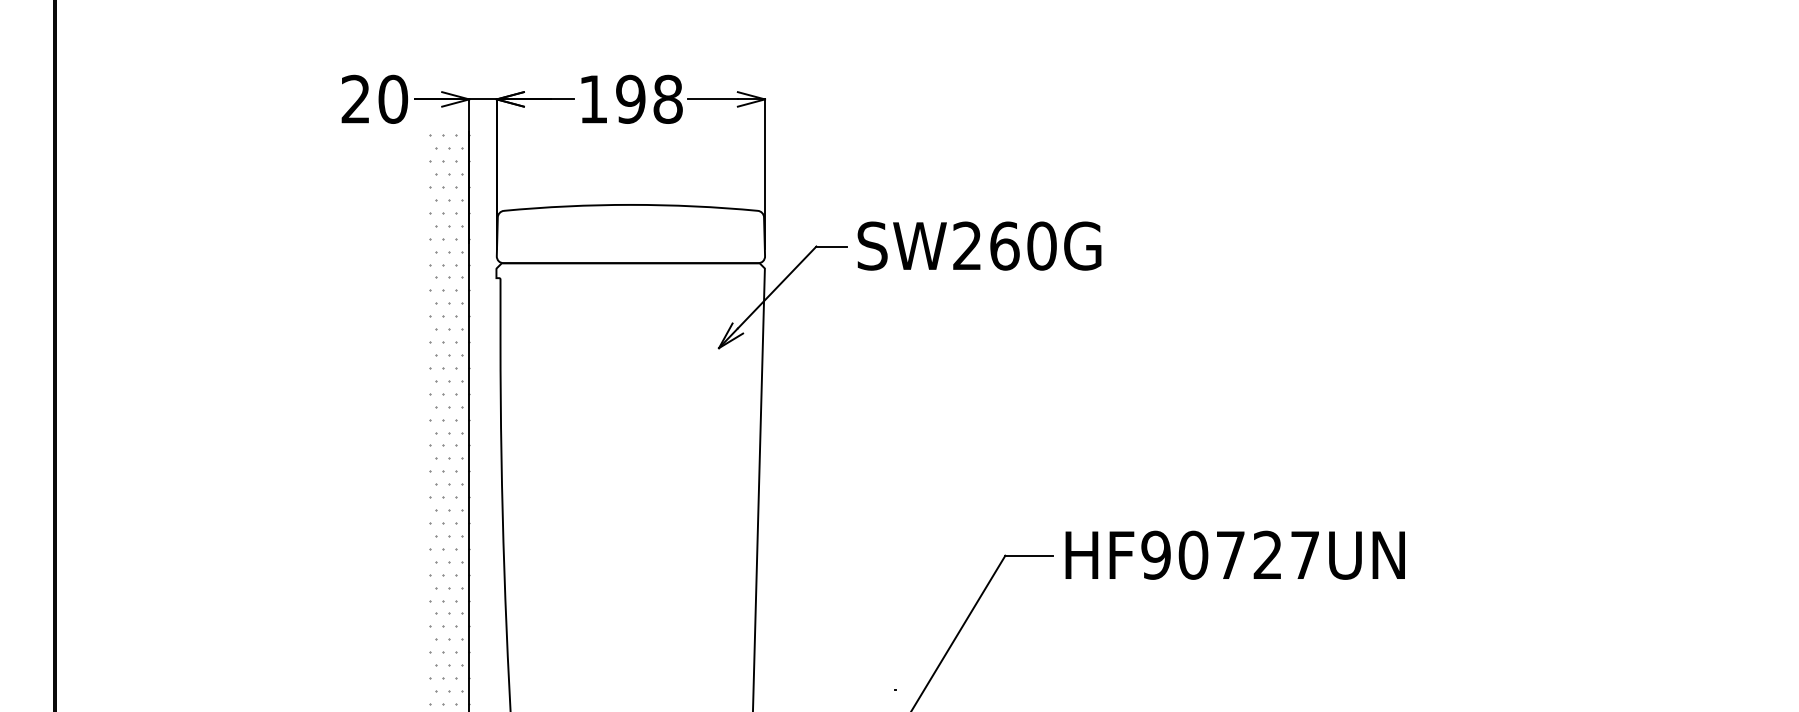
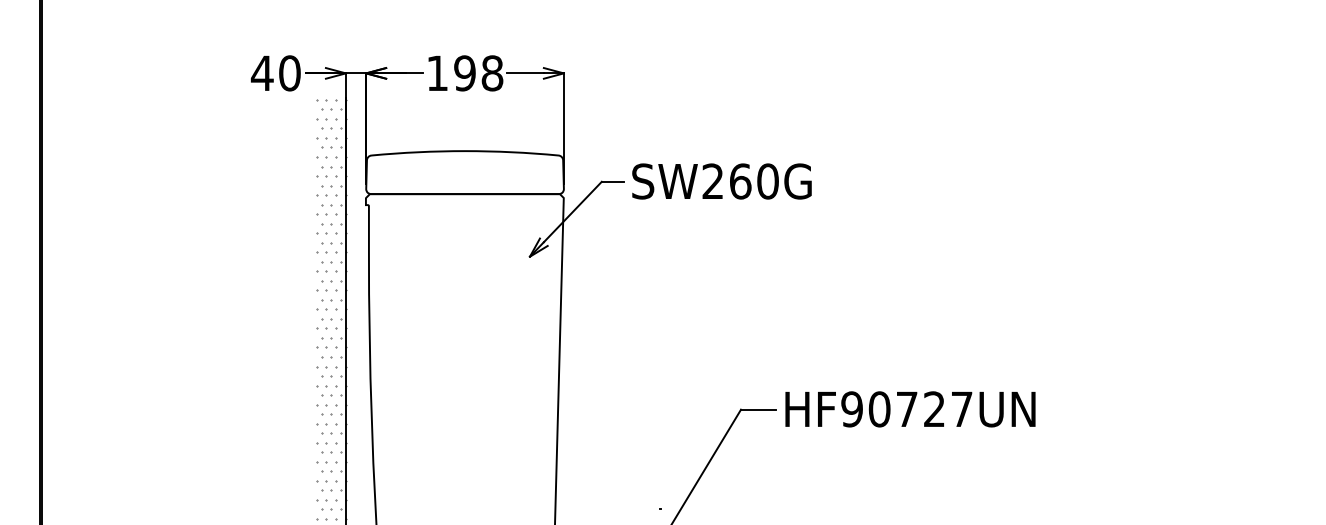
text: (355, 98) -> (262, 72), 20 -> 40

